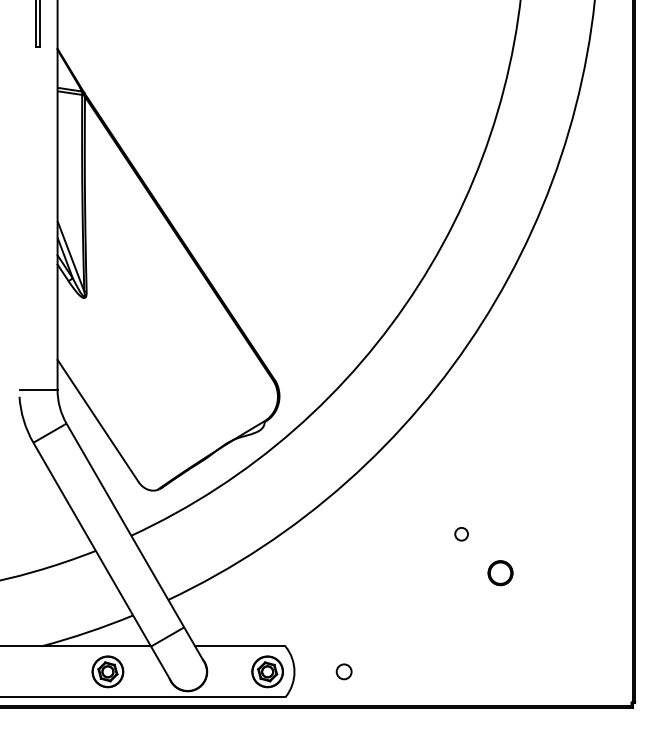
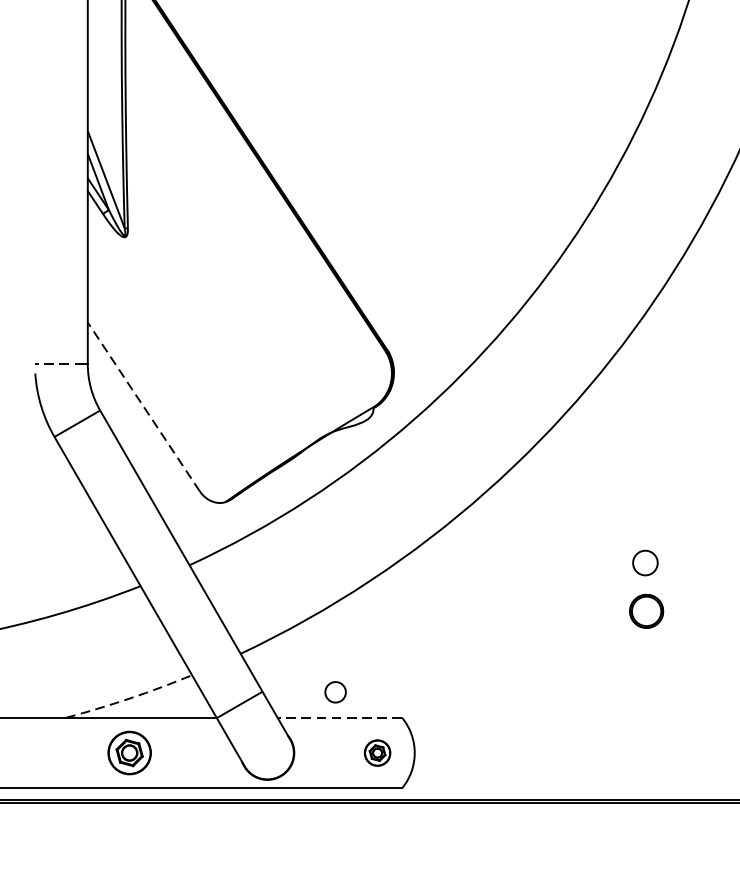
line: (37, 390) -> (60, 364), solid -> dashed
line: (97, 420) -> (142, 406), solid -> dashed
circle: (461, 534) -> (645, 563), size x1.4
part: (500, 573) -> (646, 611), moved
arc: (88, 632) -> (130, 698), solid -> dashed
line: (239, 646) -> (338, 718), solid -> dashed
part: (107, 671) -> (129, 752), moved
part: (267, 671) -> (377, 752), size x0.6
circle: (343, 671) -> (334, 691), moved

